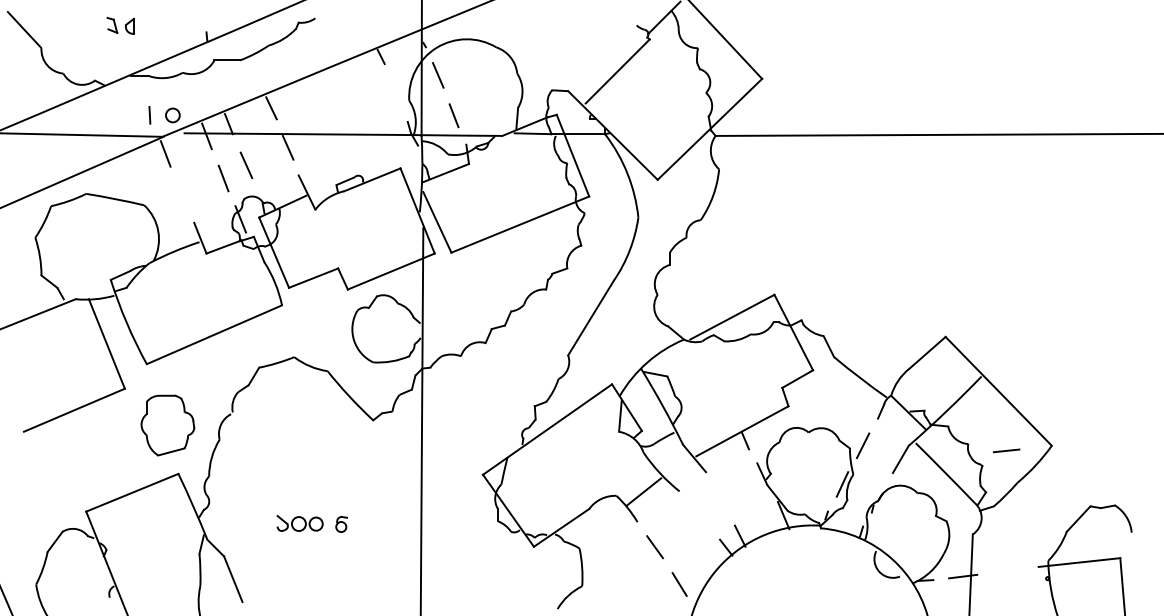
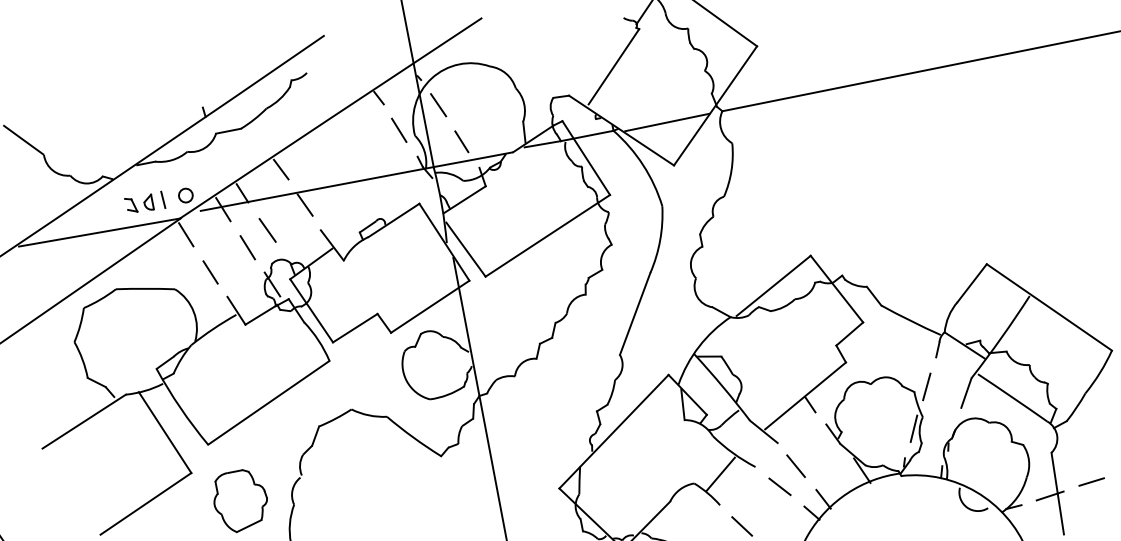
part: (120, 25) -> (139, 203), moved
line: (394, 92) -> (398, 130), added
line: (659, 135) -> (667, 121), added
line: (182, 195) -> (210, 272), added
line: (1006, 450) -> (1091, 481), moved
line: (719, 498) -> (796, 466), added
line: (699, 515) -> (779, 486), added

